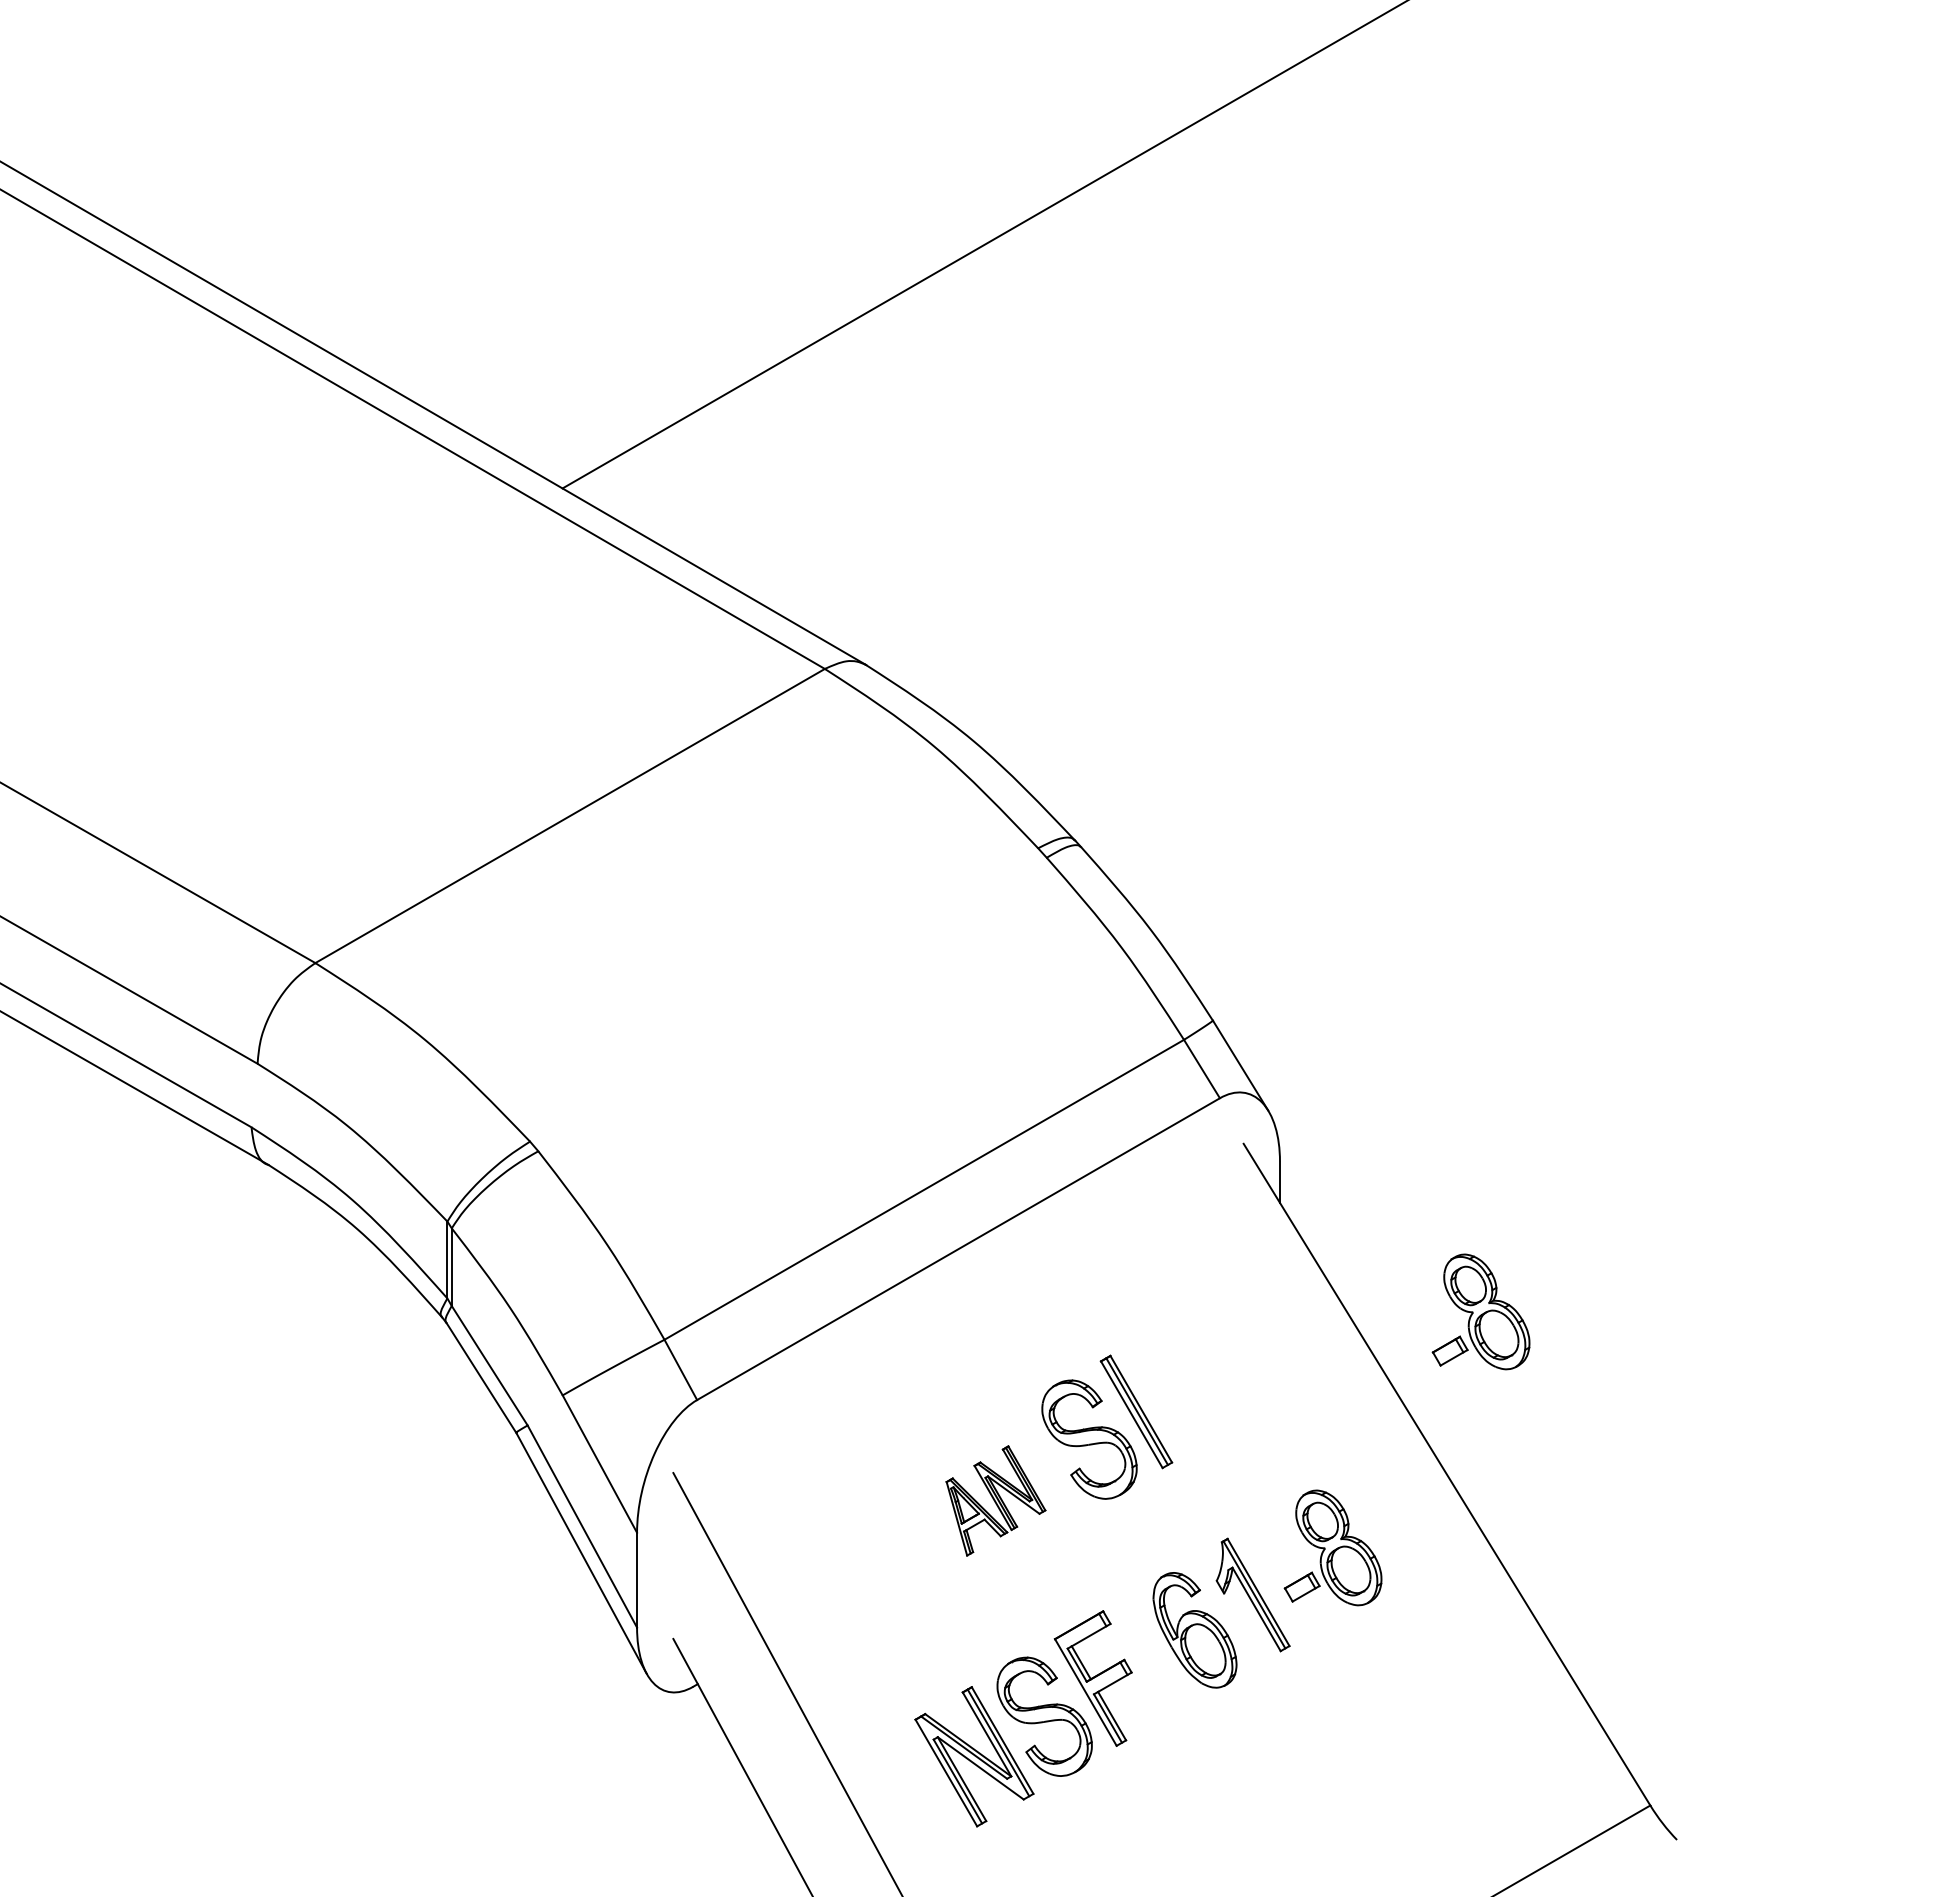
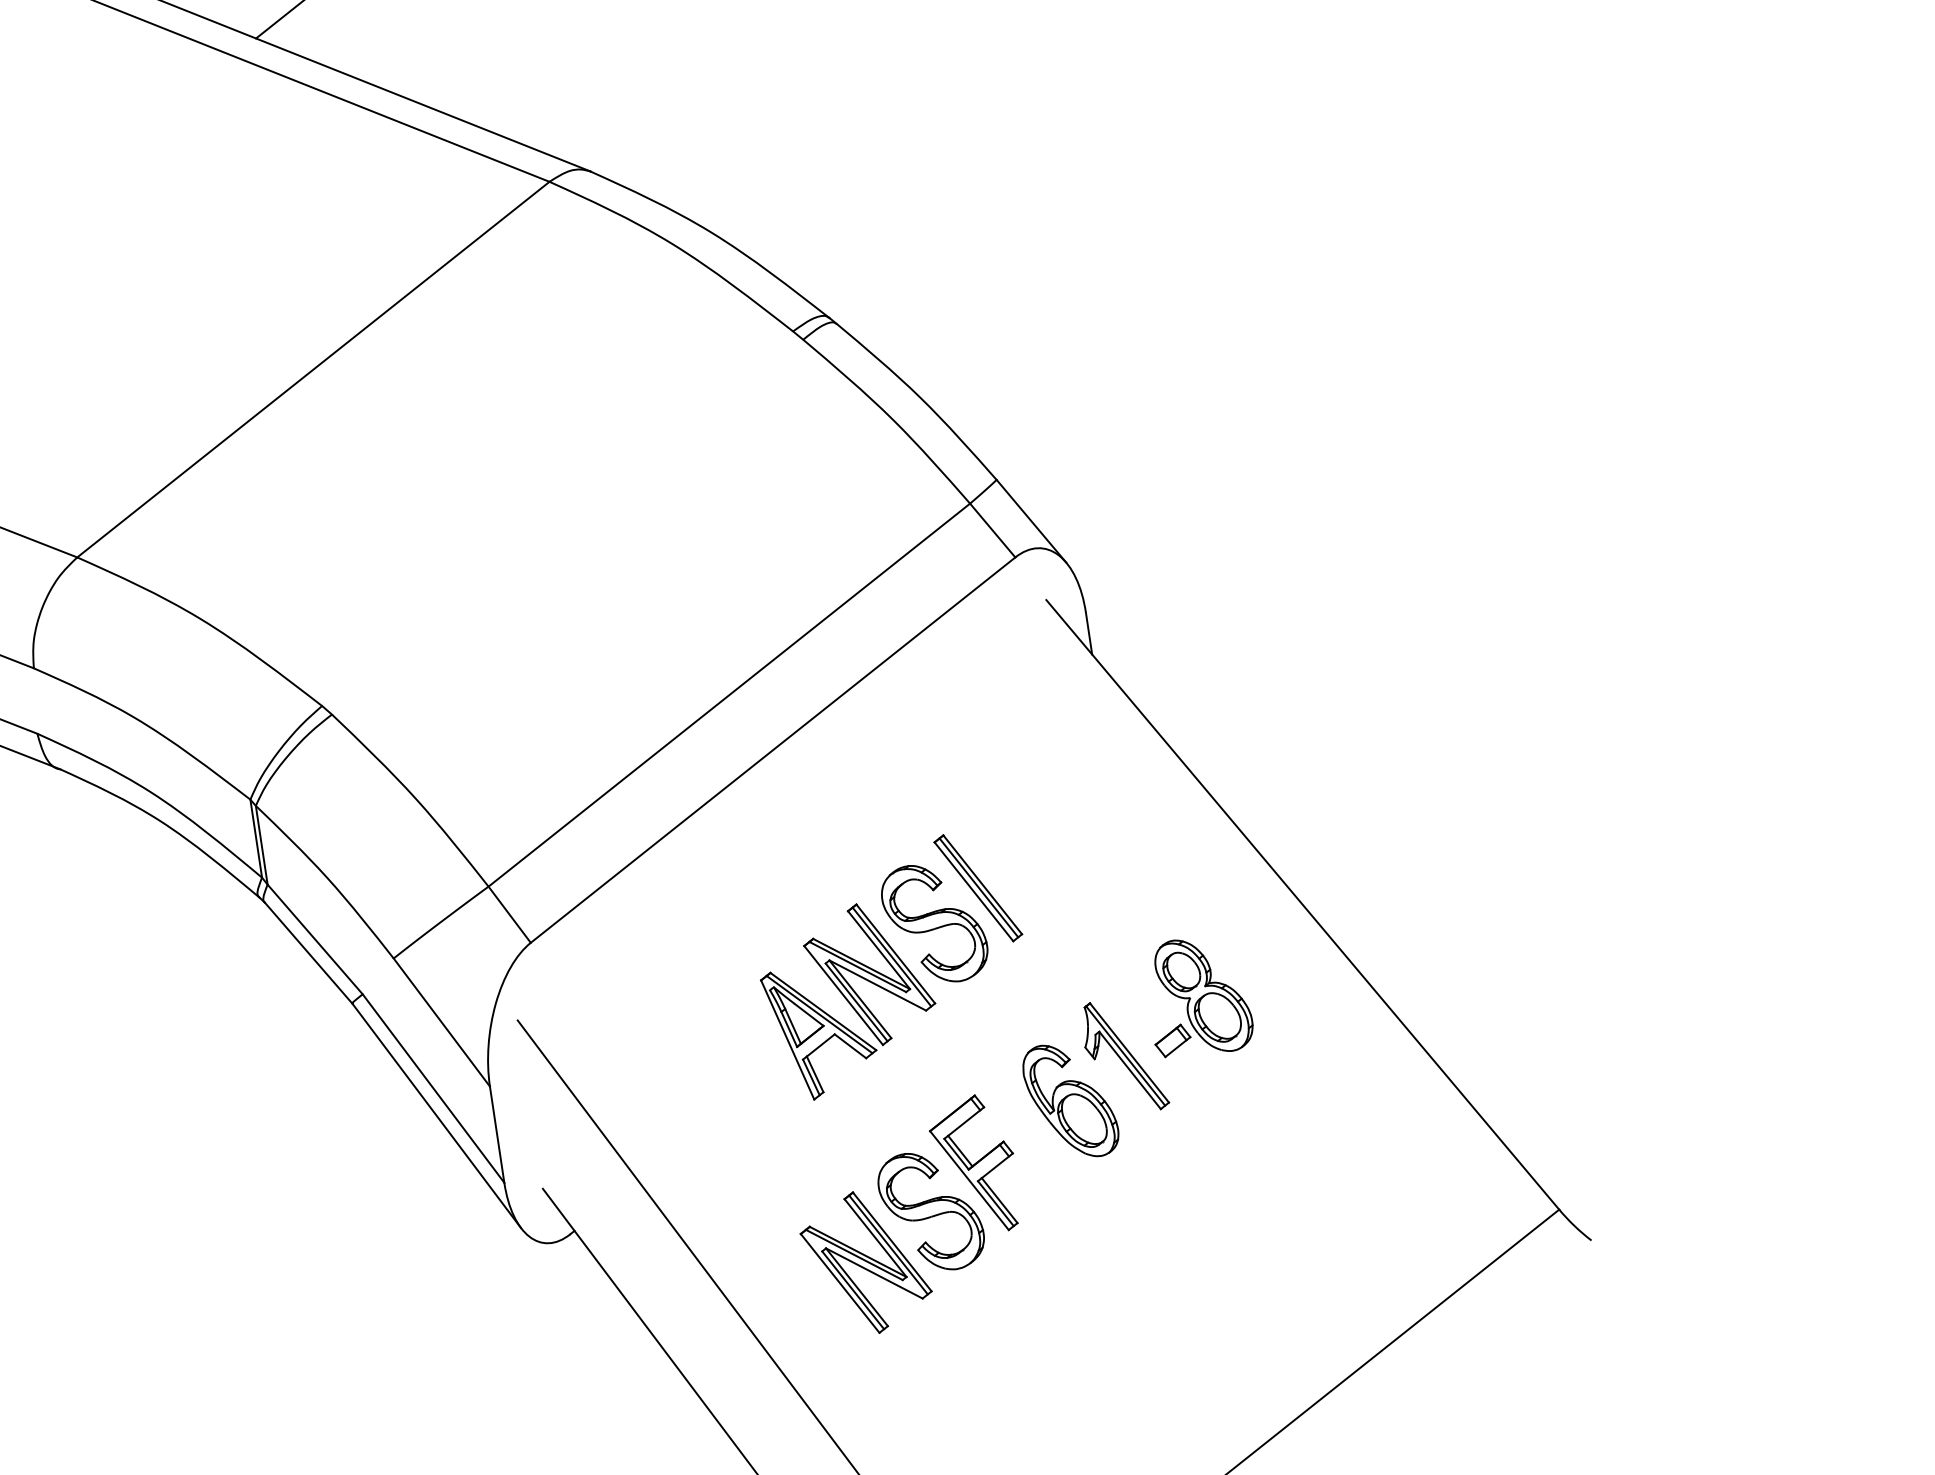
part: (1480, 1311) -> (1312, 734), removed
part: (995, 1500) -> (848, 999), size x1.67

